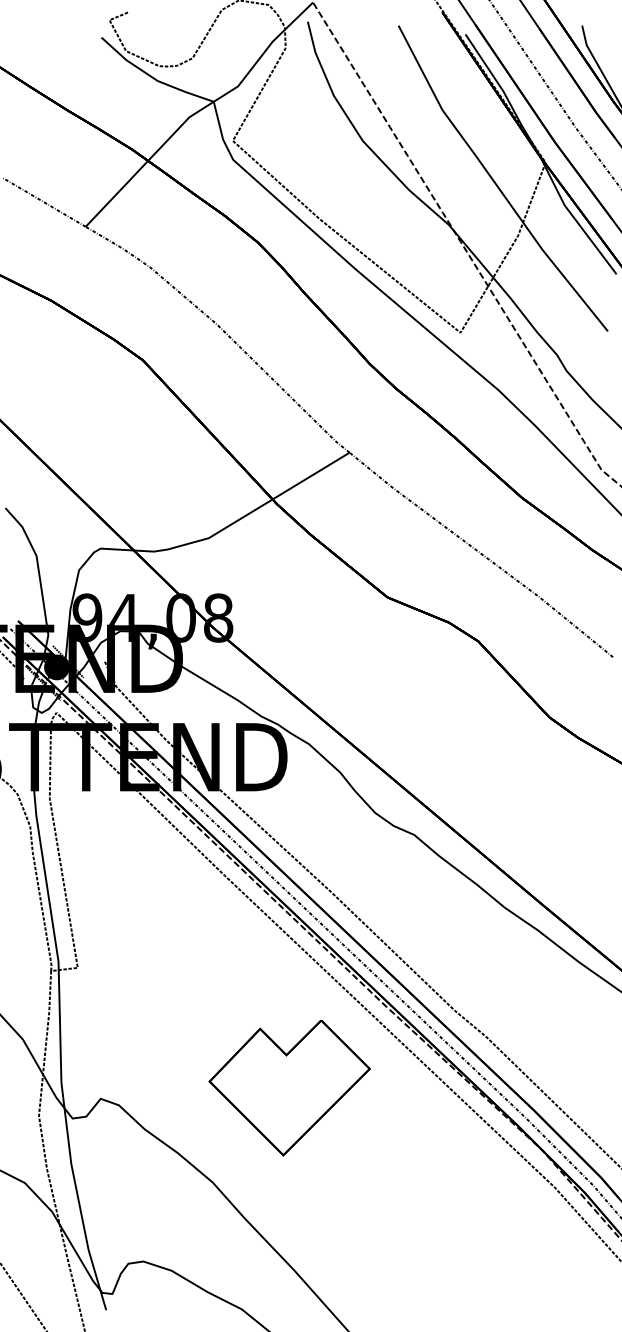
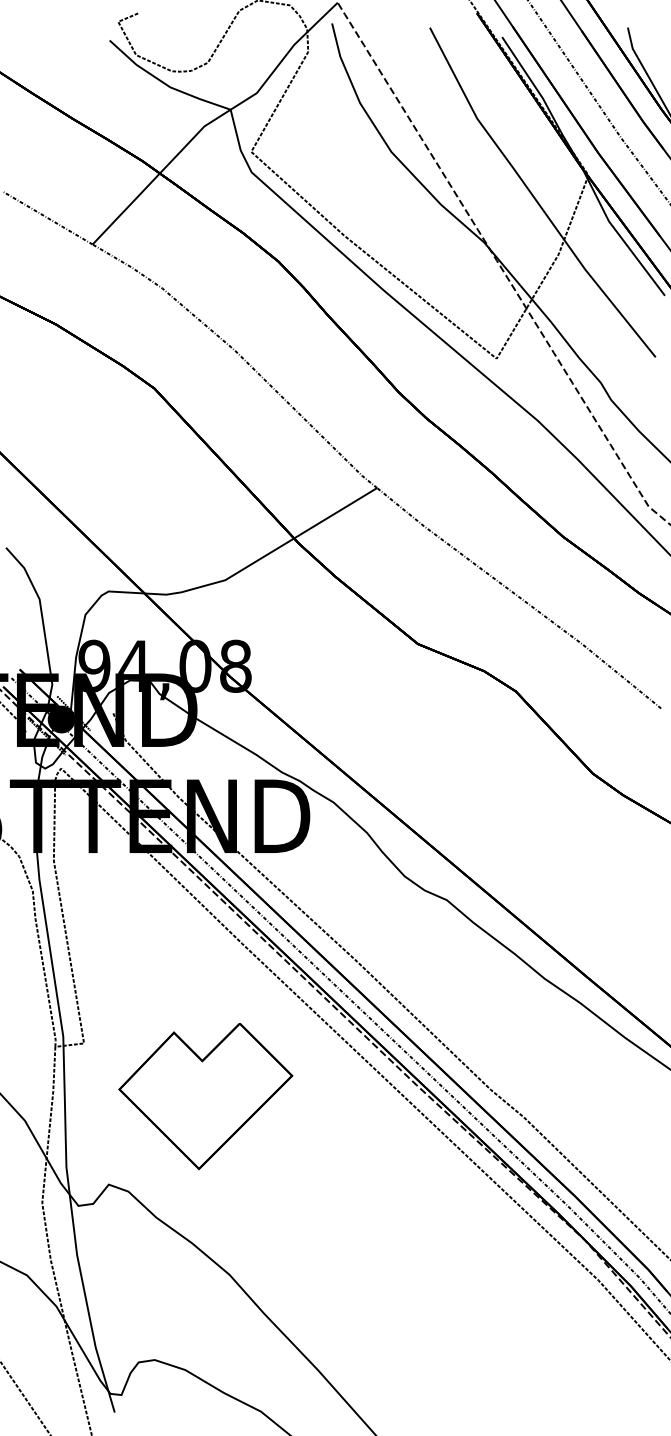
part: (289, 1088) -> (205, 1096), moved

